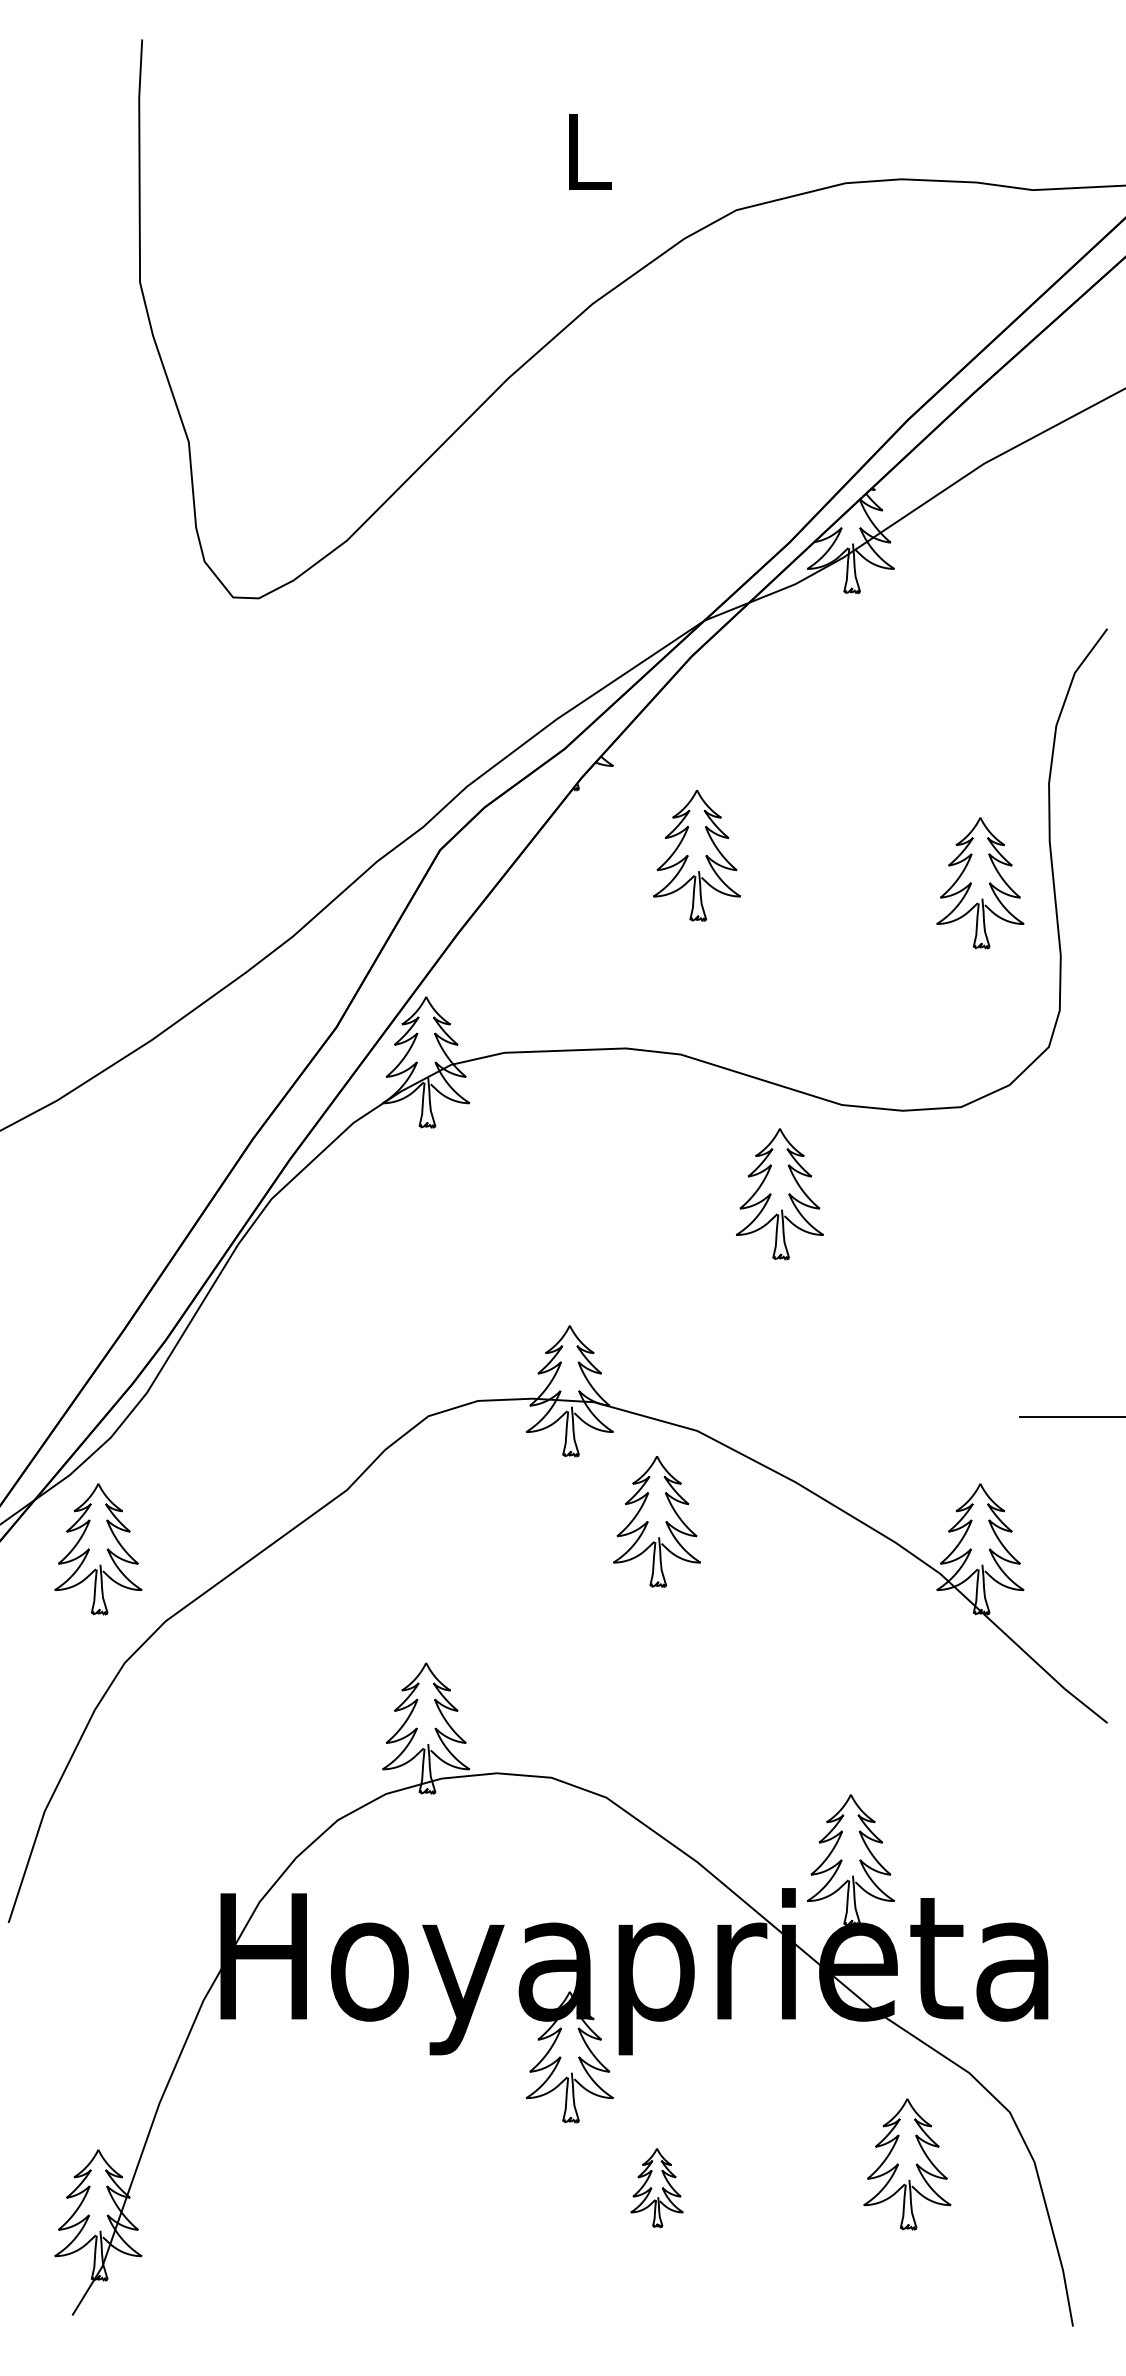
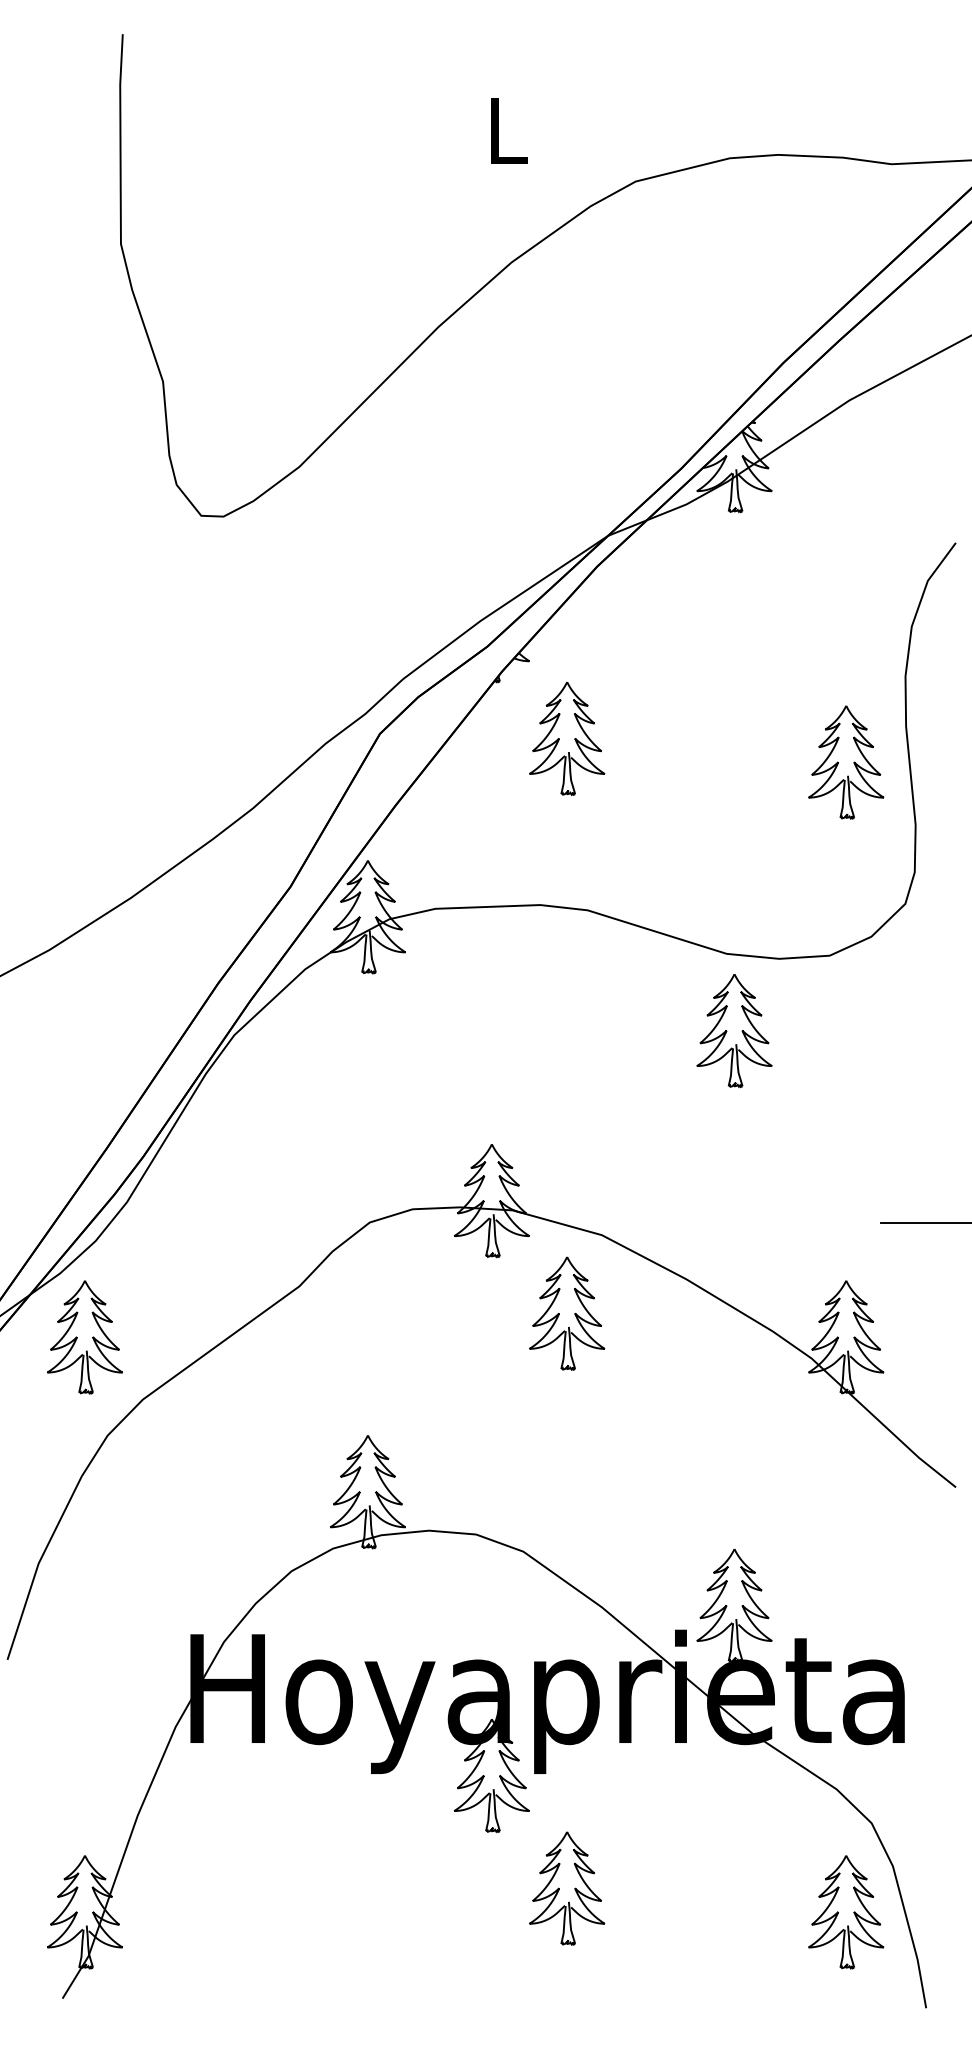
part: (696, 855) -> (566, 738), moved
part: (779, 1194) -> (734, 1031), moved
part: (907, 2164) -> (846, 1912), moved
part: (656, 2187) -> (566, 1888), size x1.67

